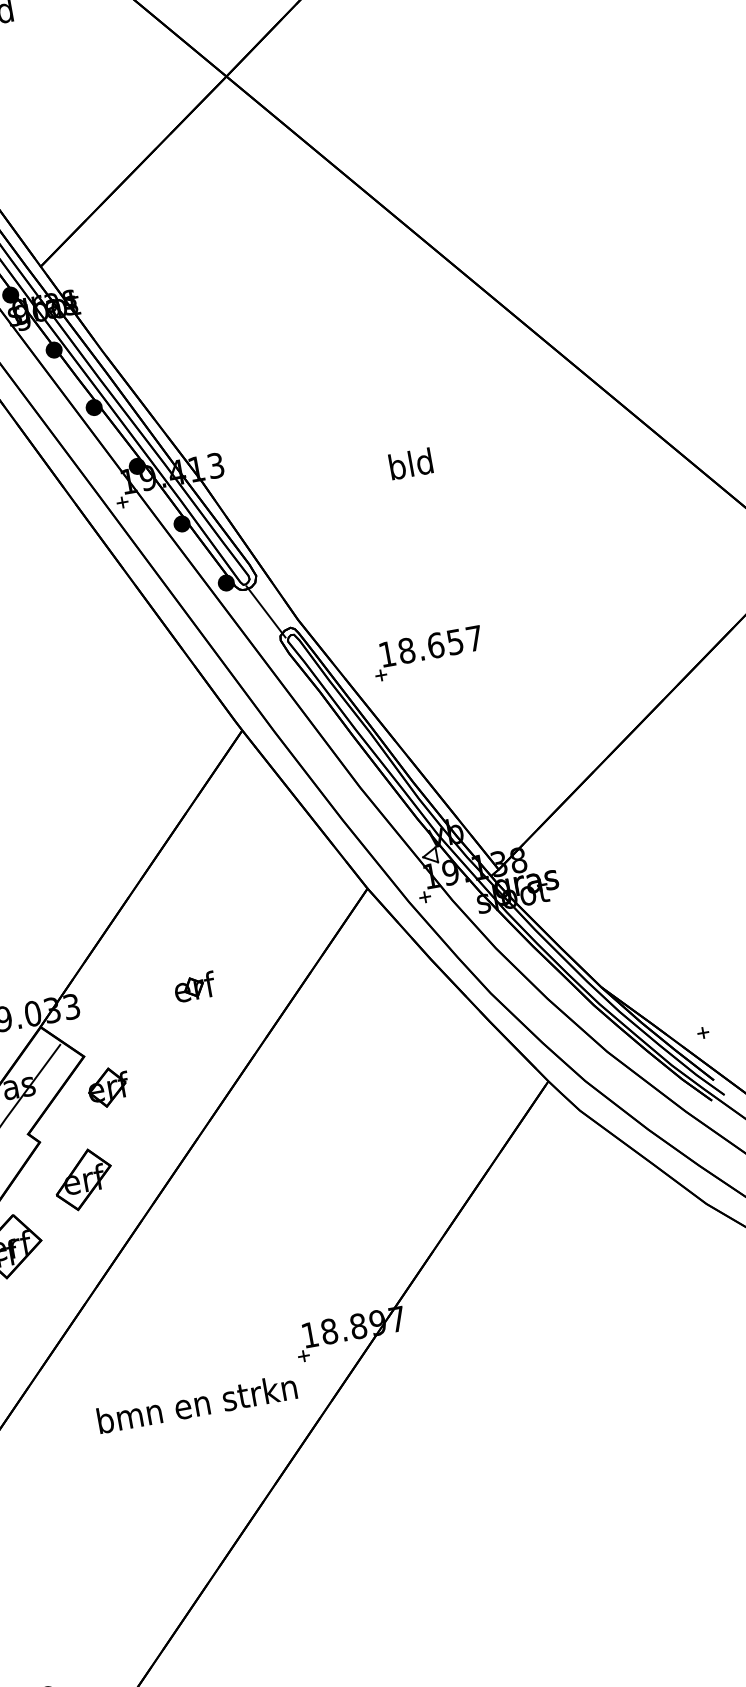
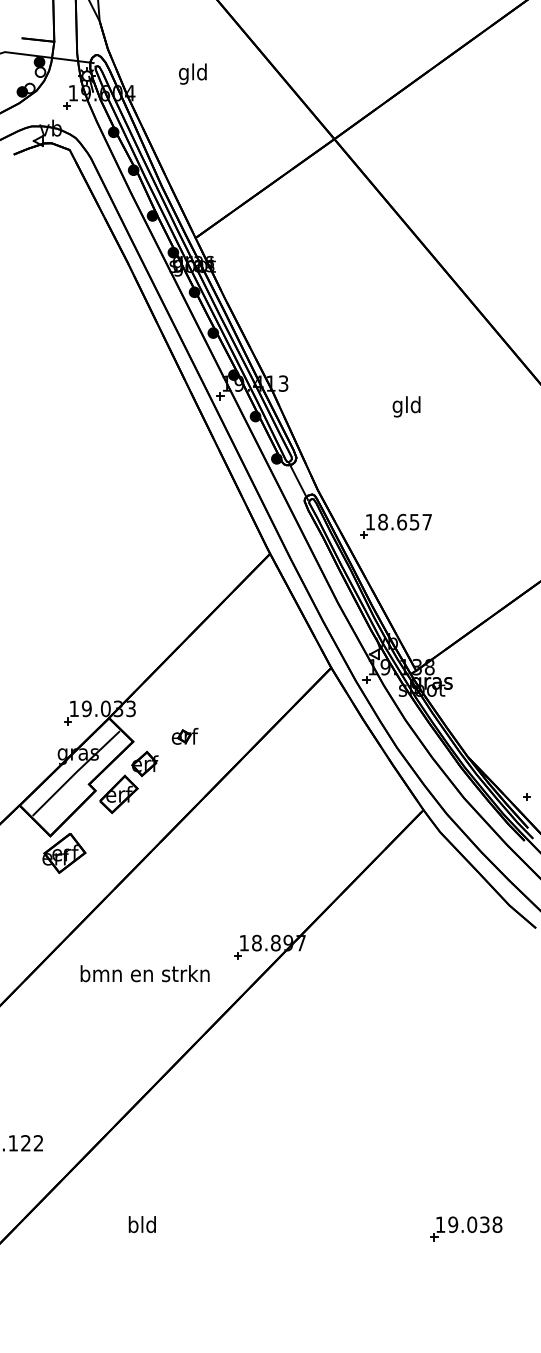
text: (397, 469) -> (397, 406), bld -> gld
part: (193, 985) -> (184, 735), moved
part: (82, 1178) -> (118, 793), moved
text: (196, 1403) -> (144, 973), moved

